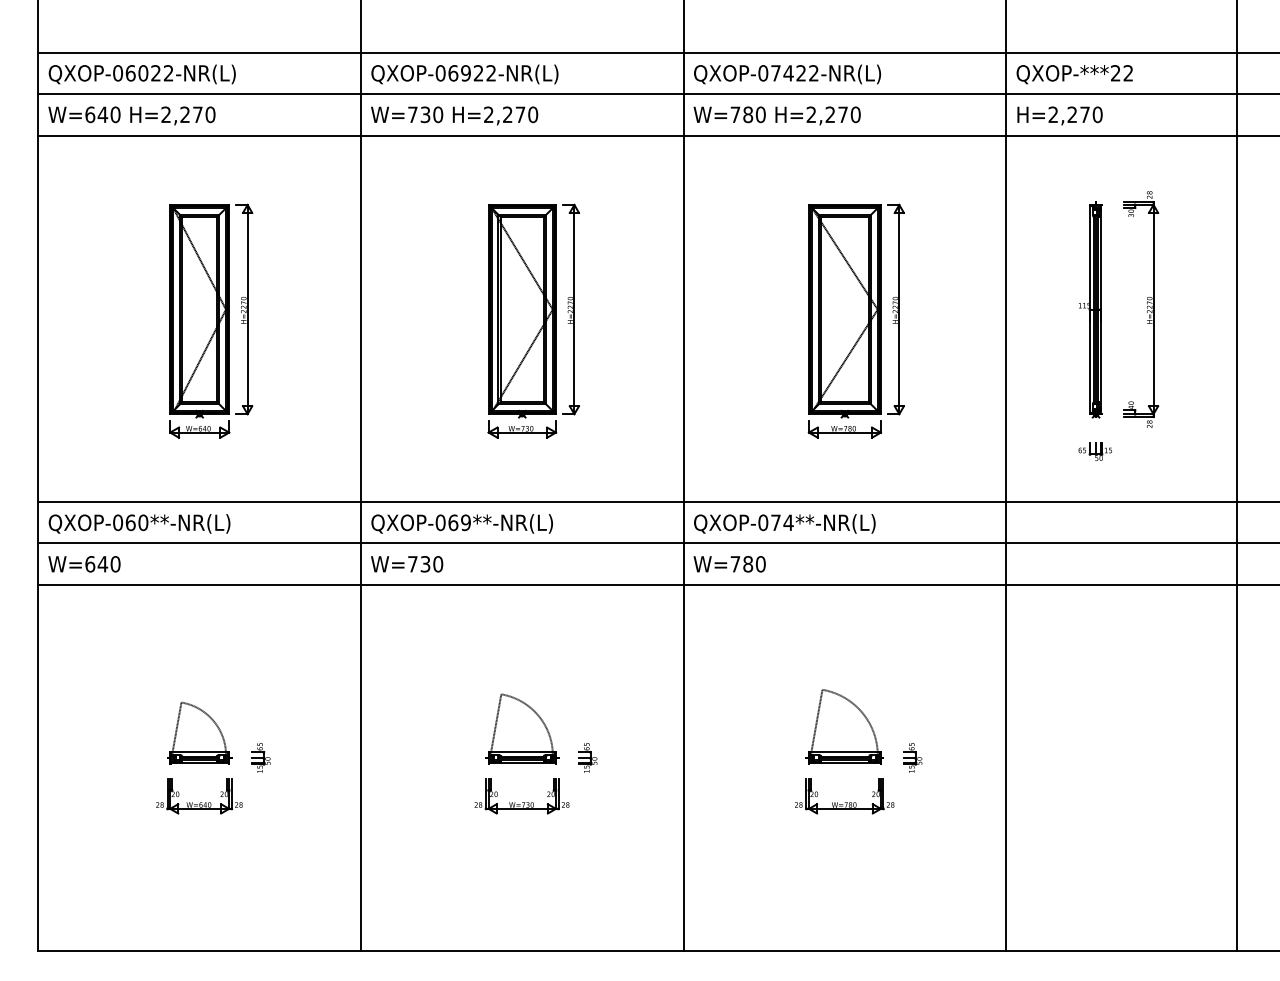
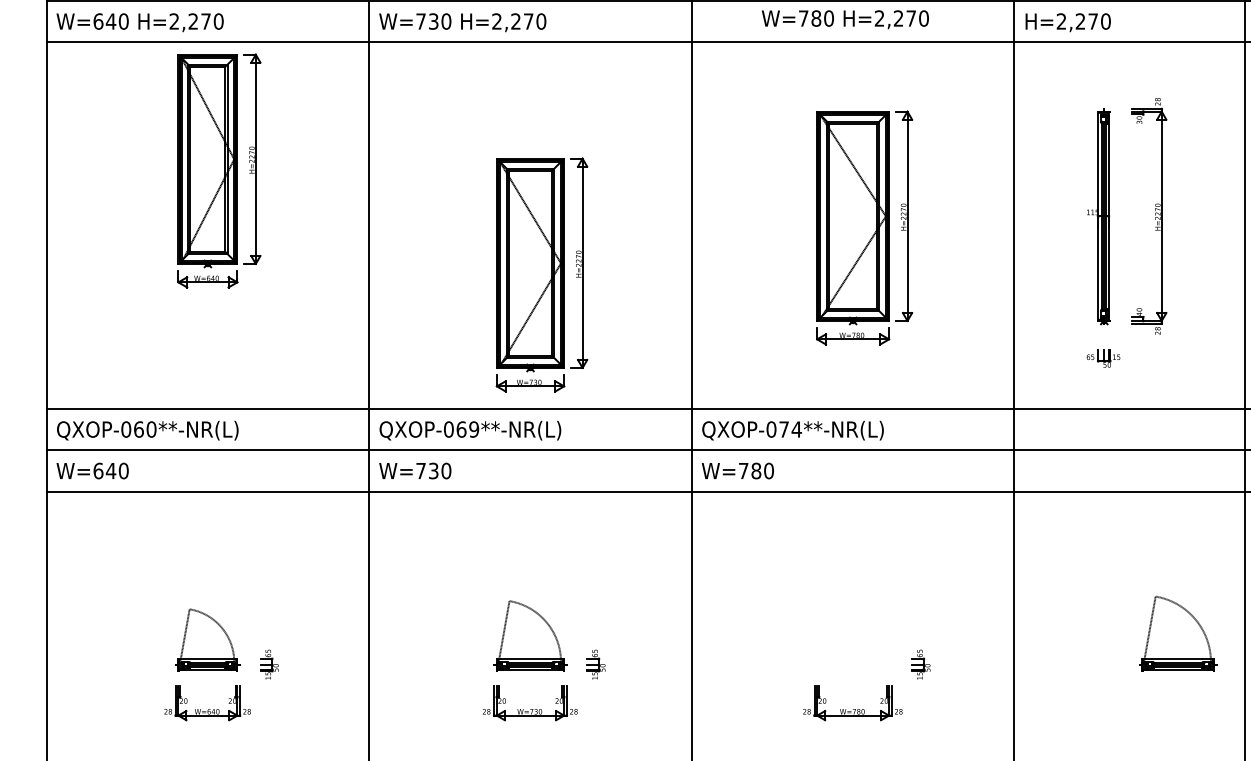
text: (776, 115) -> (844, 19), moved
part: (211, 320) -> (219, 170), moved
part: (533, 320) -> (541, 274), moved
part: (844, 726) -> (1177, 633), moved

